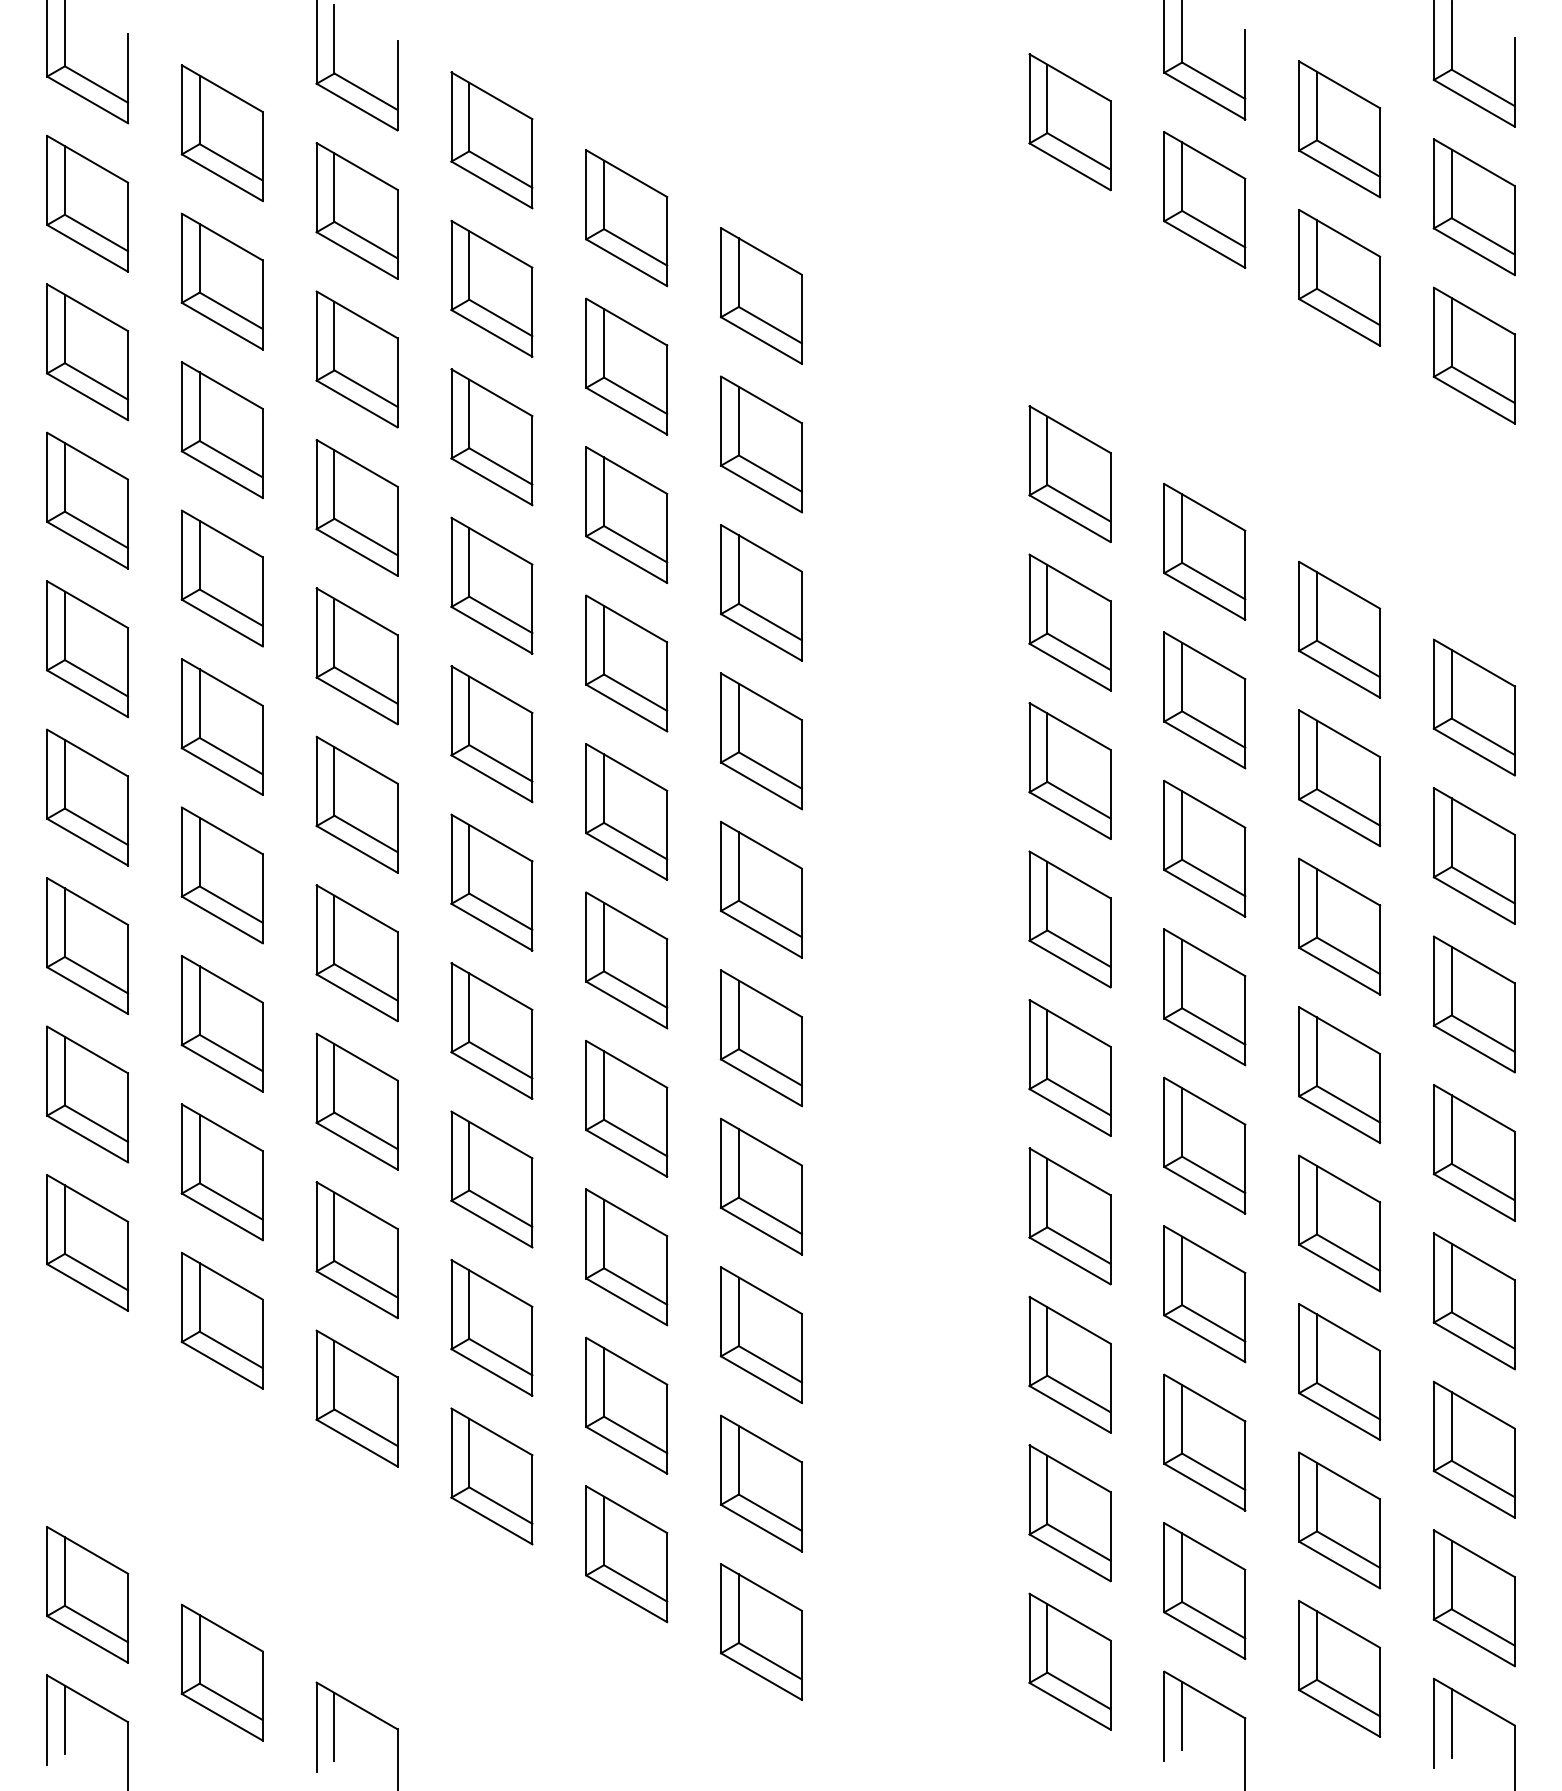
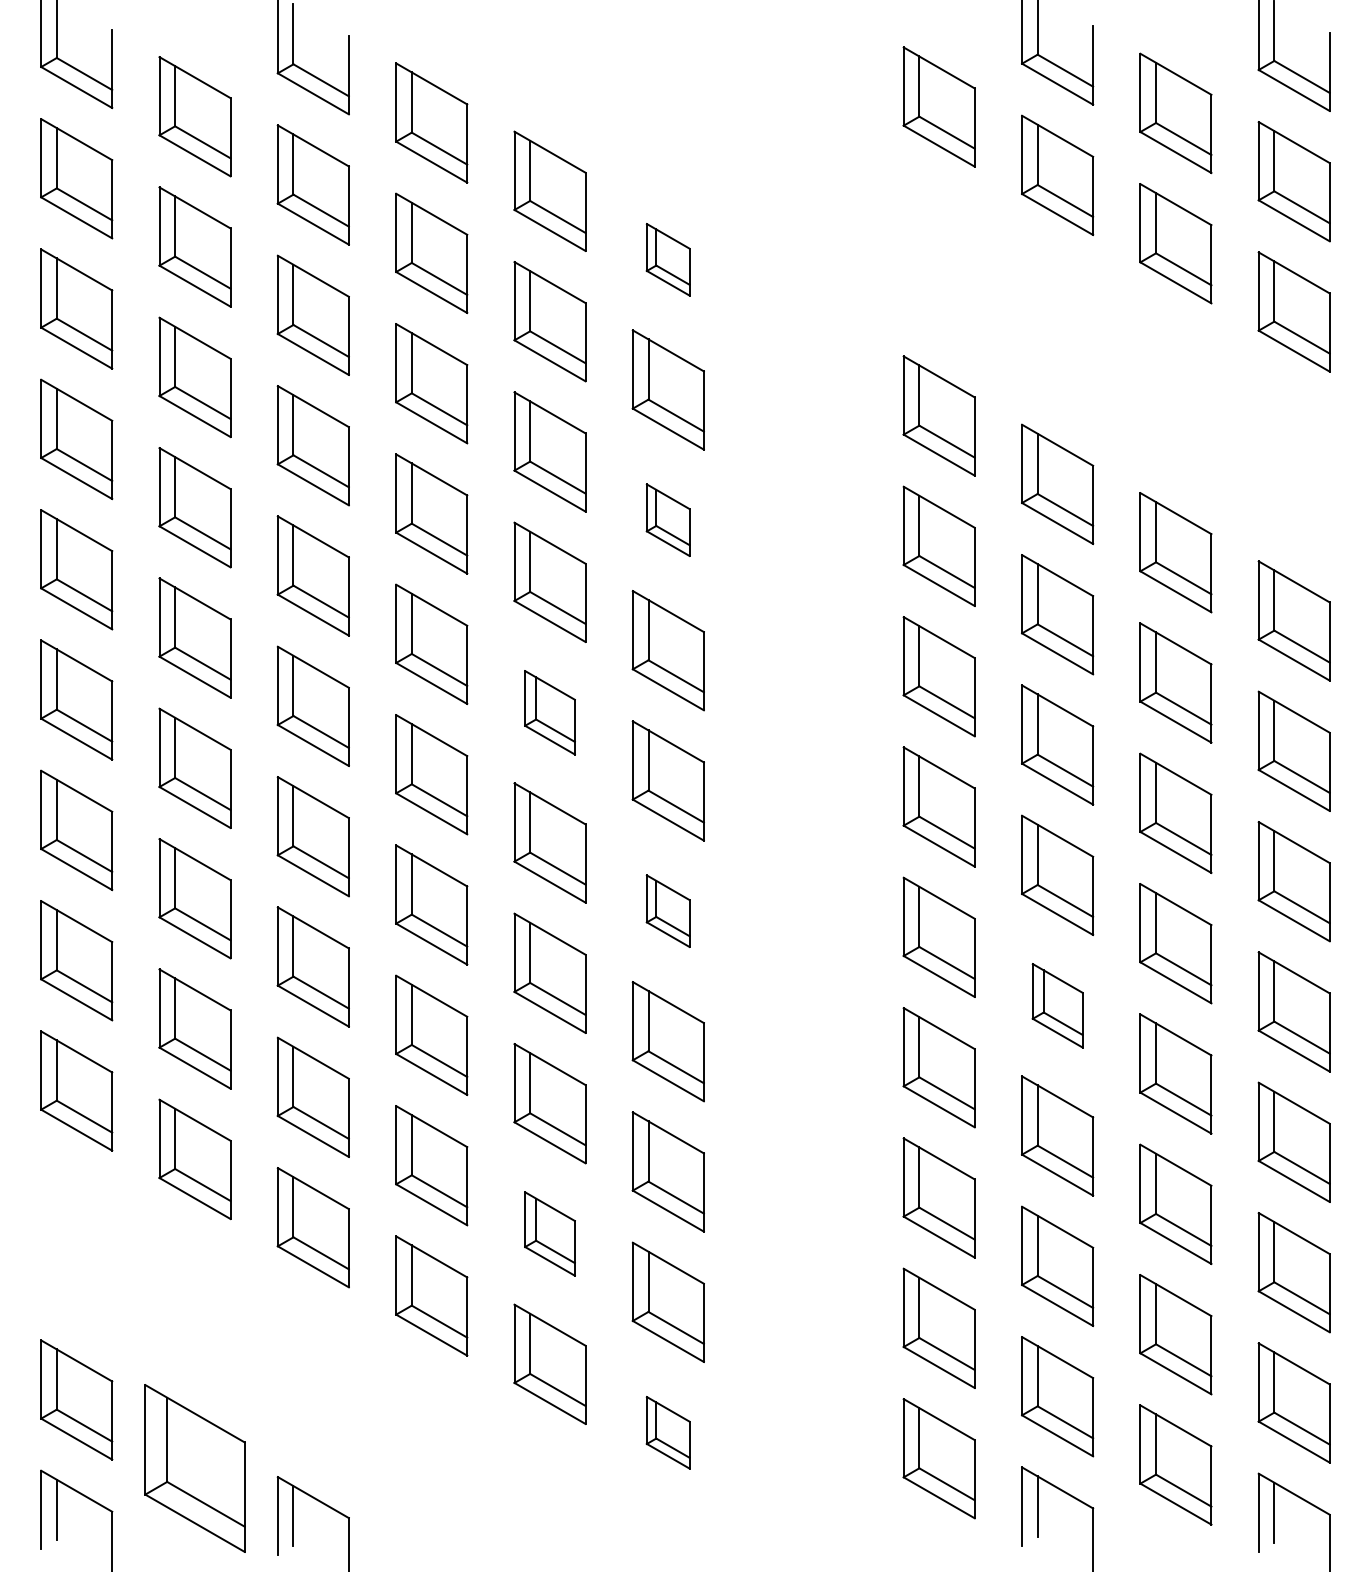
part: (760, 295) -> (667, 259), size x0.6
part: (760, 591) -> (667, 519), size x0.6
part: (626, 811) -> (549, 712), size x0.7
part: (760, 1037) -> (667, 910), size x0.6
part: (1204, 1145) -> (1057, 1005), size x0.7
part: (626, 1405) -> (549, 1233), size x0.7
part: (760, 1631) -> (667, 1432), size x0.6
part: (221, 1671) -> (194, 1467), size x1.4

